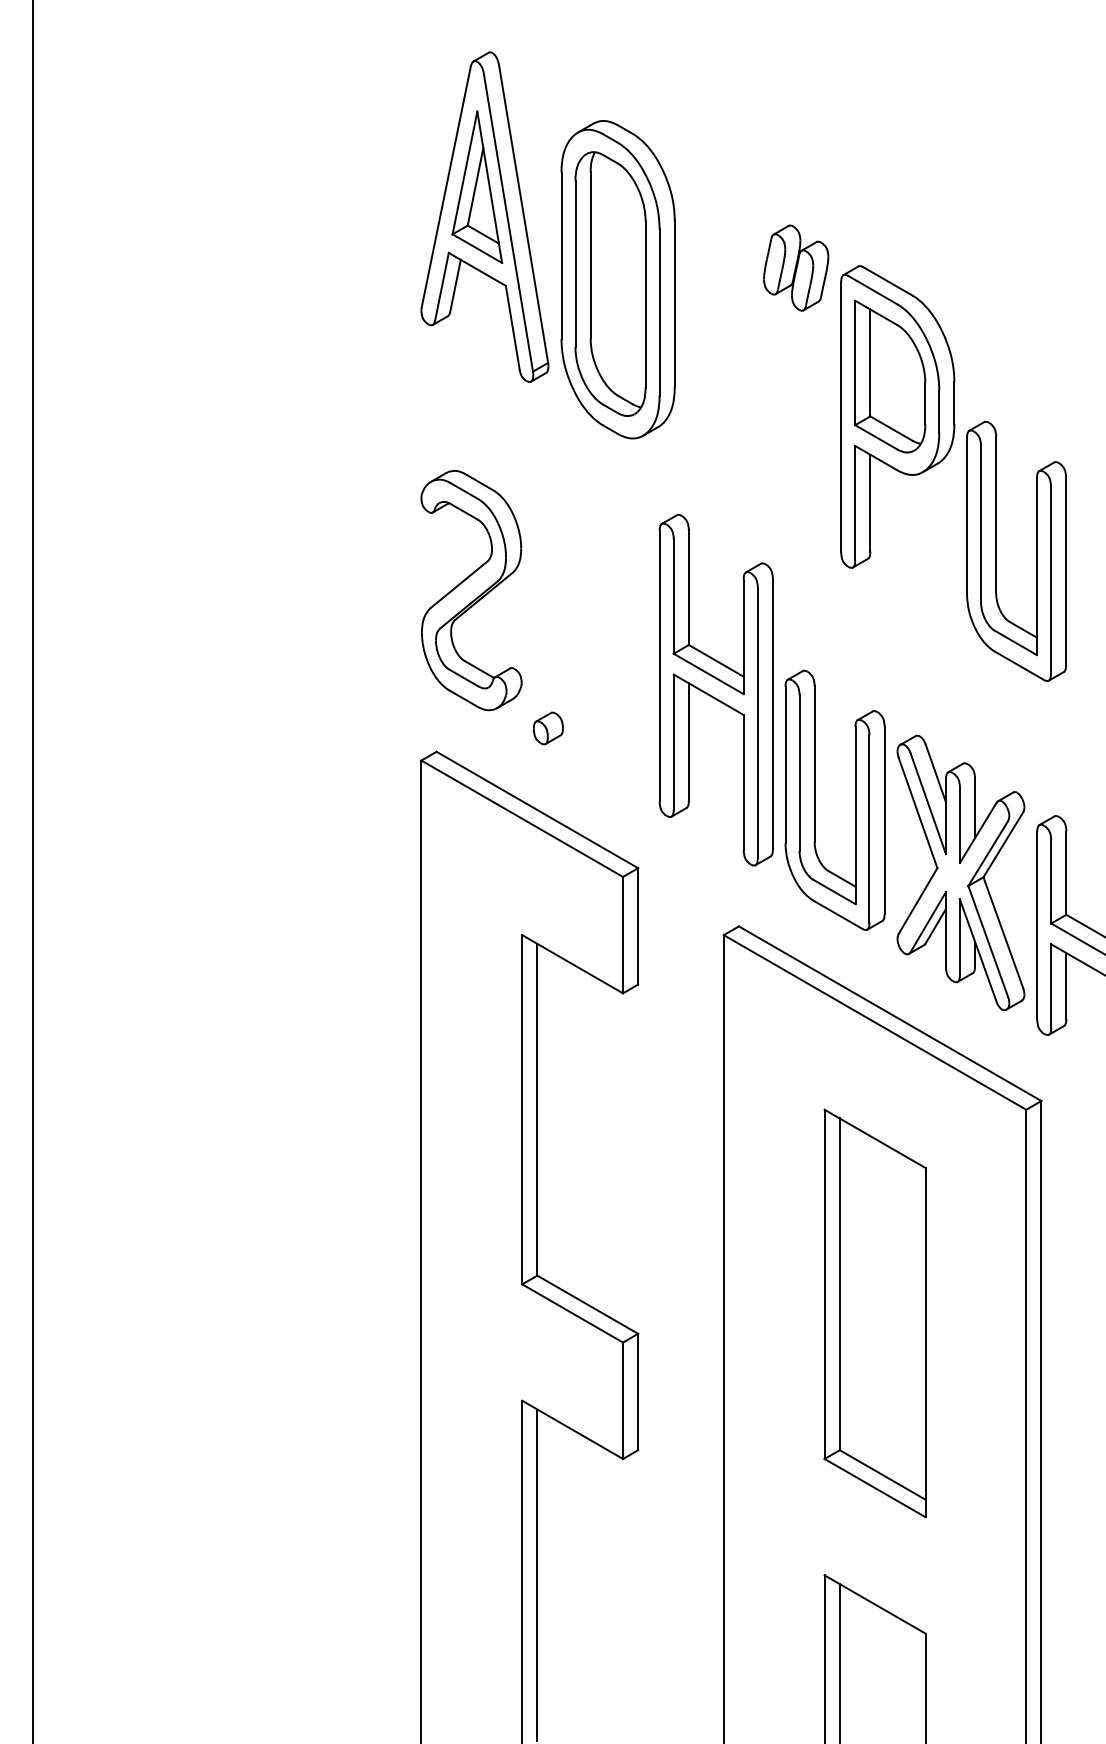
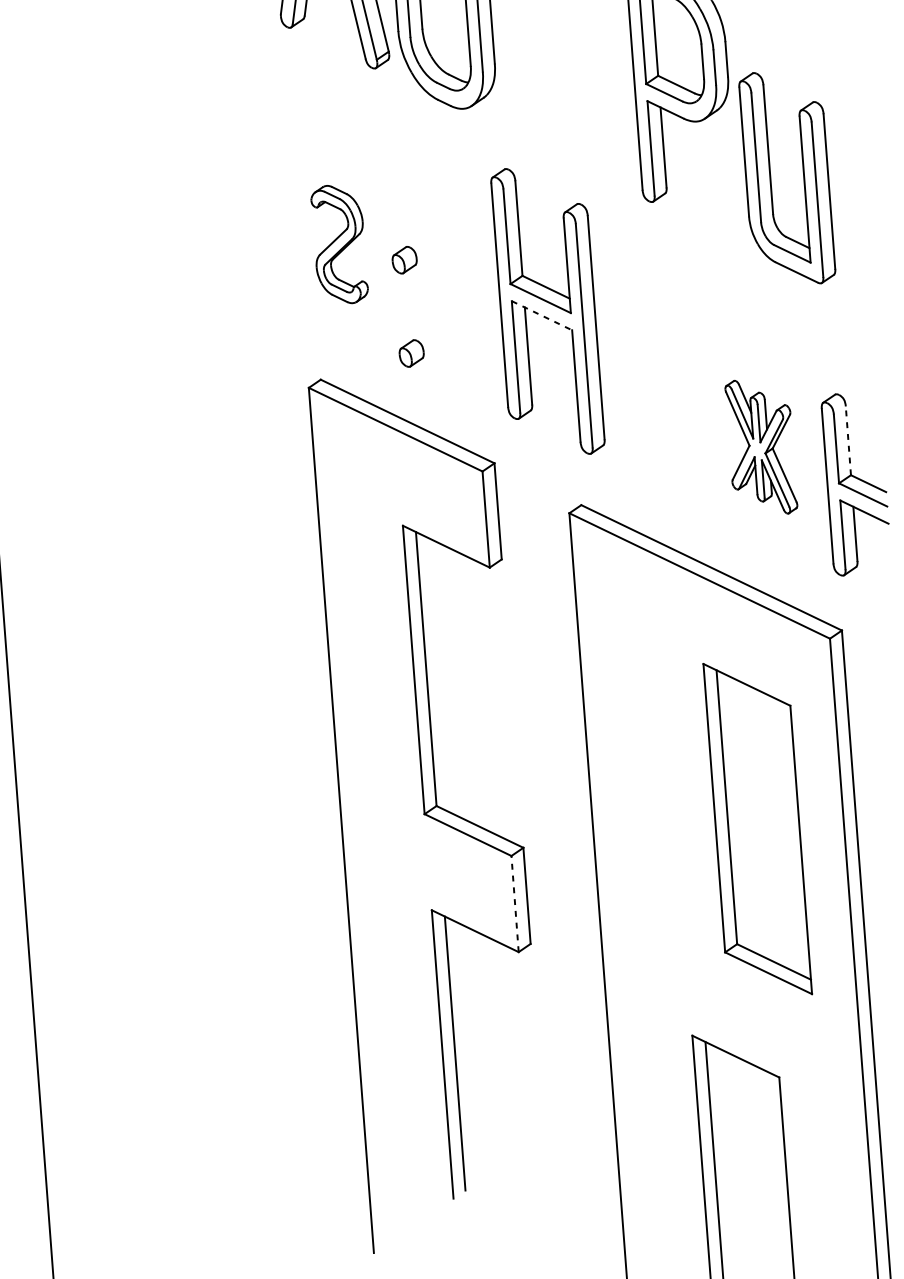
part: (471, 590) -> (339, 244), size x0.6
part: (548, 615) -> (404, 260), added
line: (709, 695) -> (542, 316), solid -> dashed
part: (815, 799) -> (636, 395), removed
part: (960, 872) -> (760, 446), size x0.6
line: (1066, 873) -> (848, 441), solid -> dashed
part: (874, 1313) -> (757, 829), moved
line: (623, 1400) -> (515, 903), solid -> dashed

